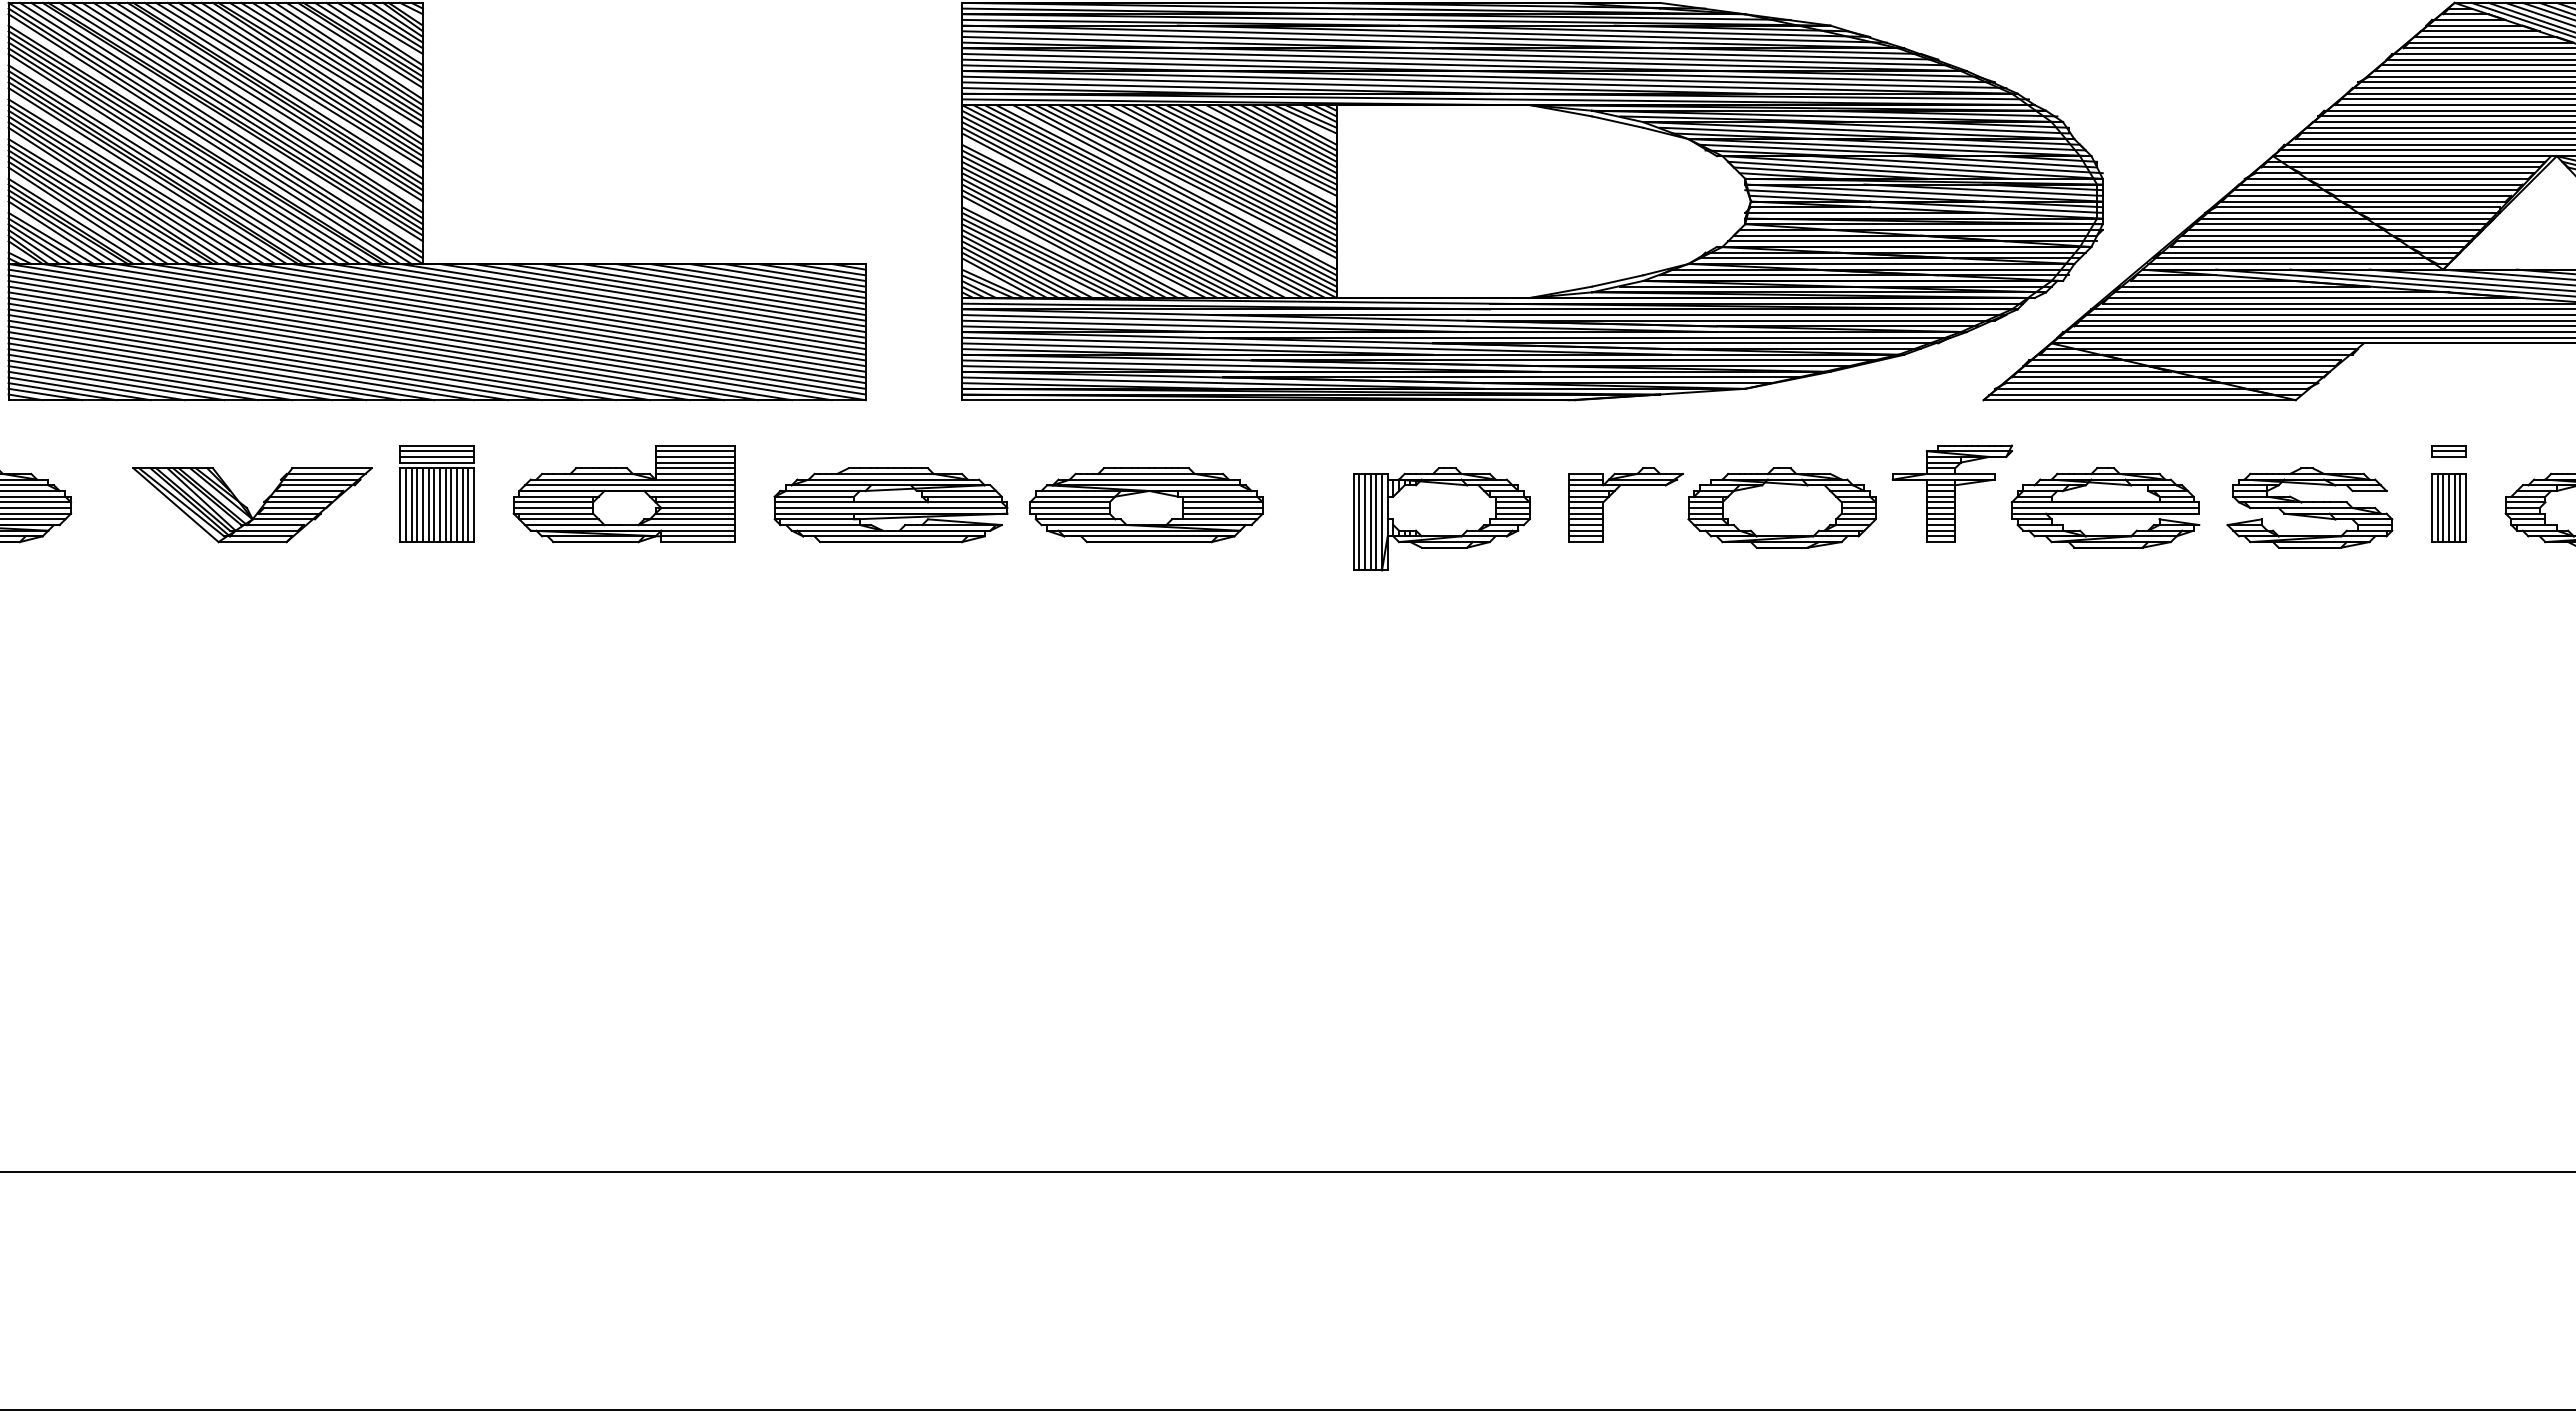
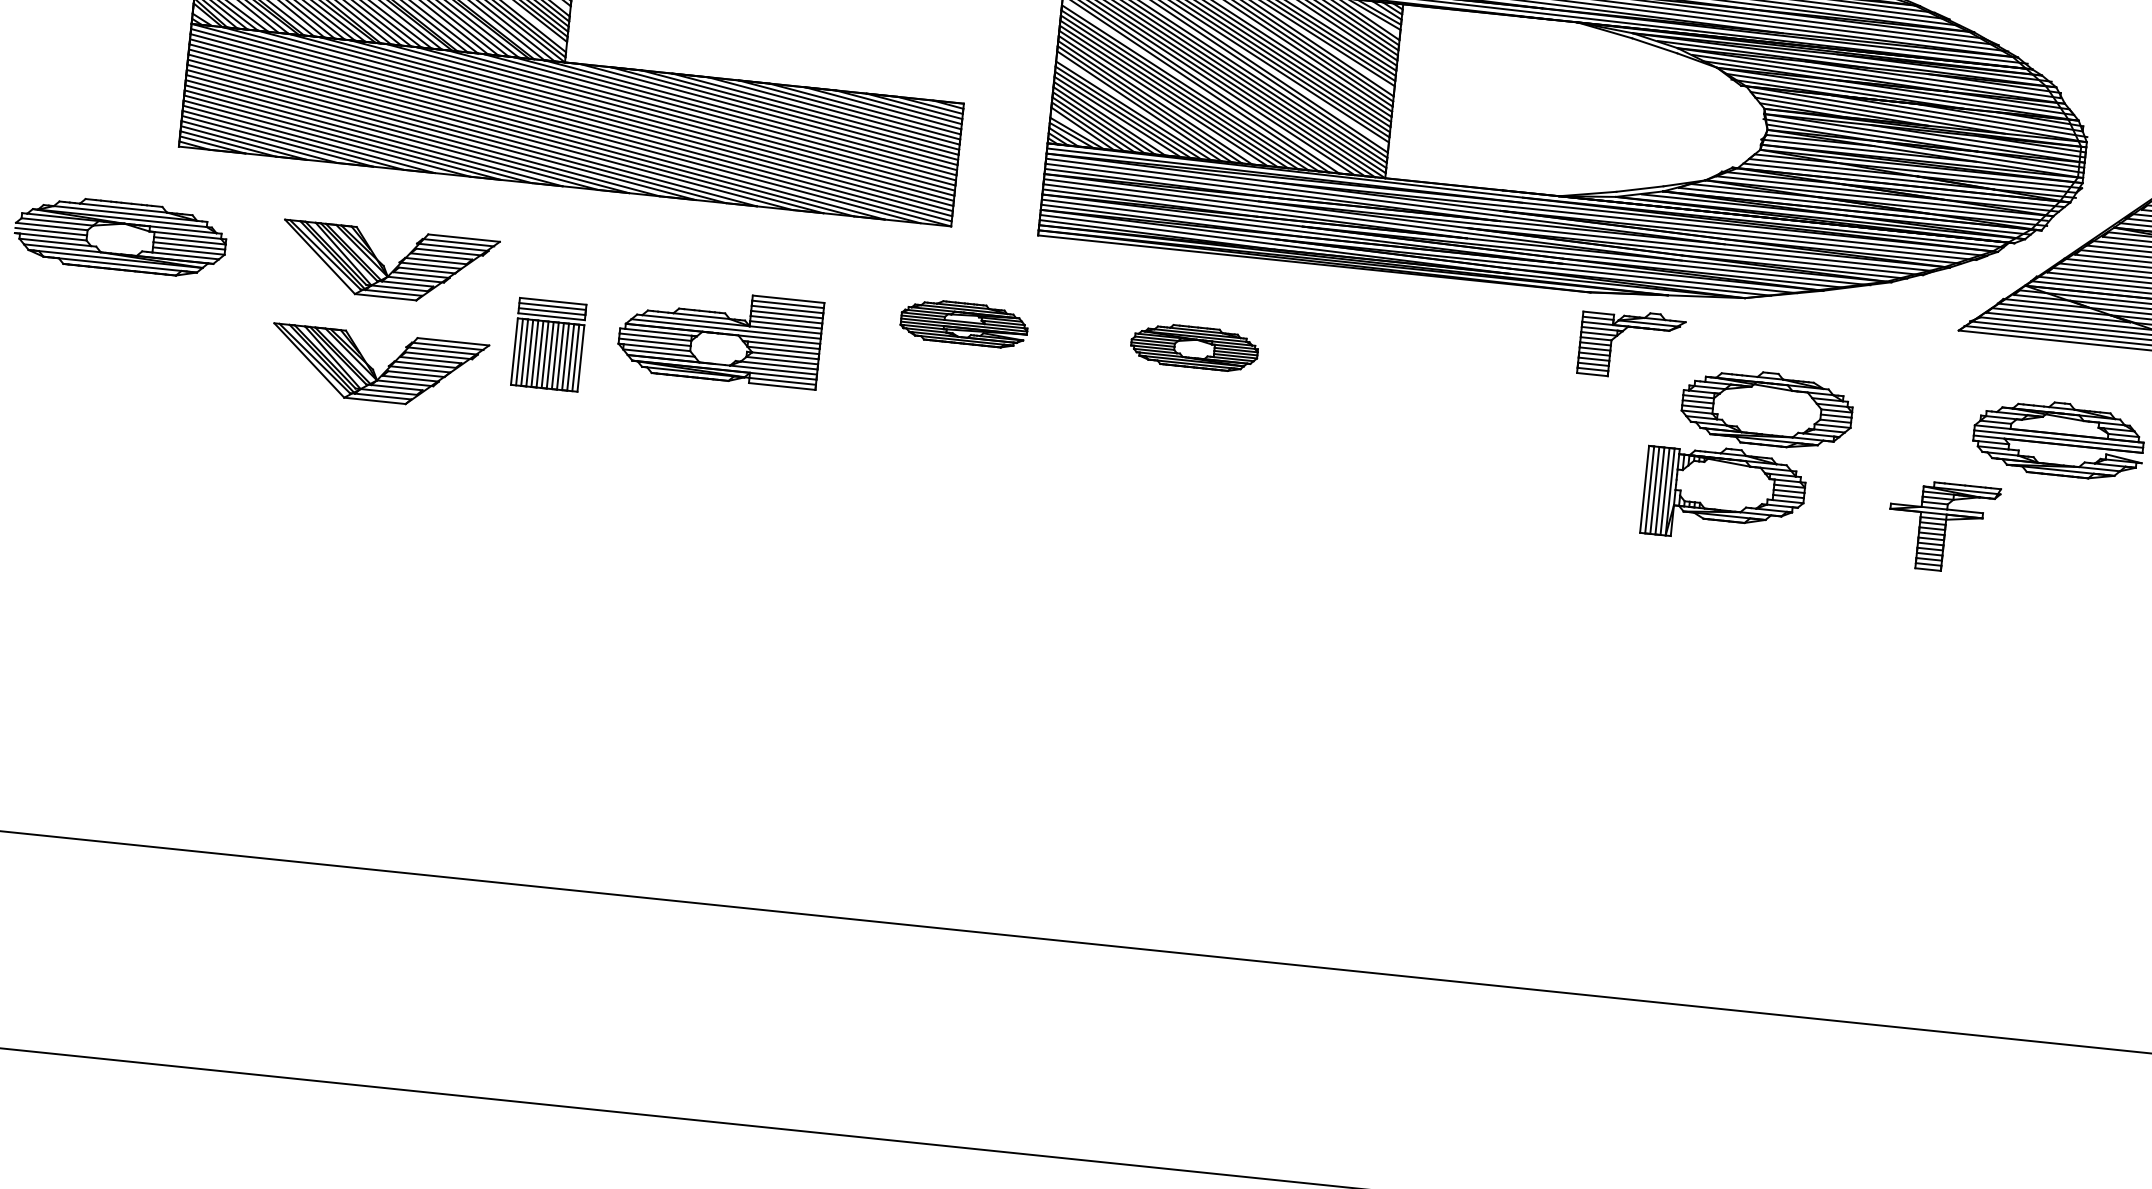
part: (1614, 492) -> (1622, 332), moved
part: (436, 493) -> (548, 344), moved
part: (1952, 493) -> (1942, 526), moved
part: (623, 494) -> (719, 336), moved
part: (890, 505) -> (963, 323), size x0.6
part: (1146, 505) -> (1194, 347), size x0.6
part: (1441, 519) -> (1724, 495), moved
part: (252, 620) -> (378, 367), added

